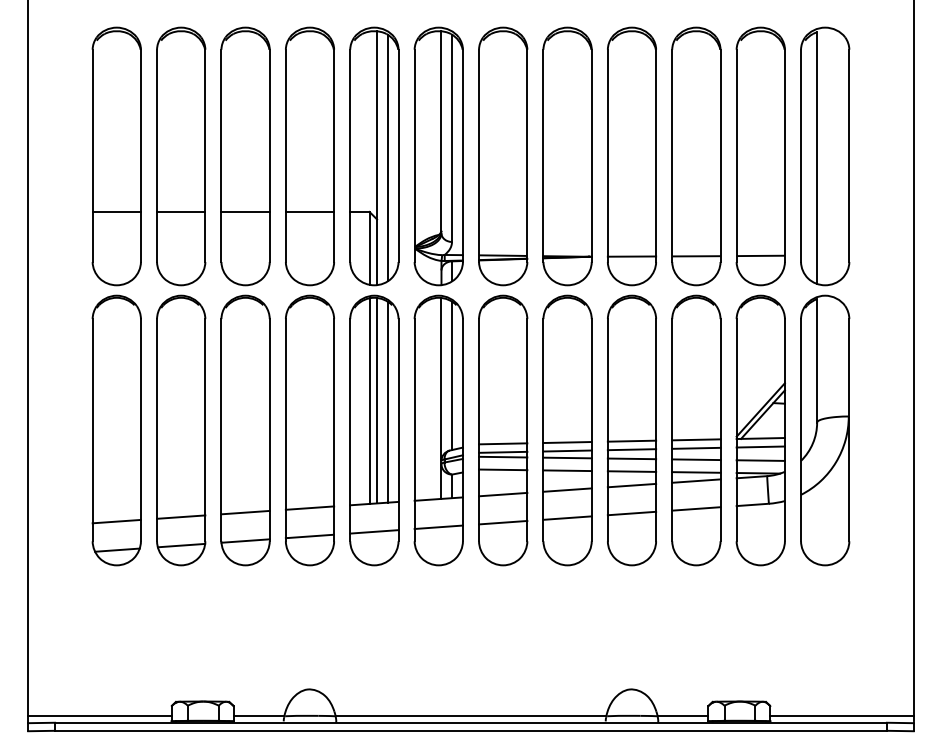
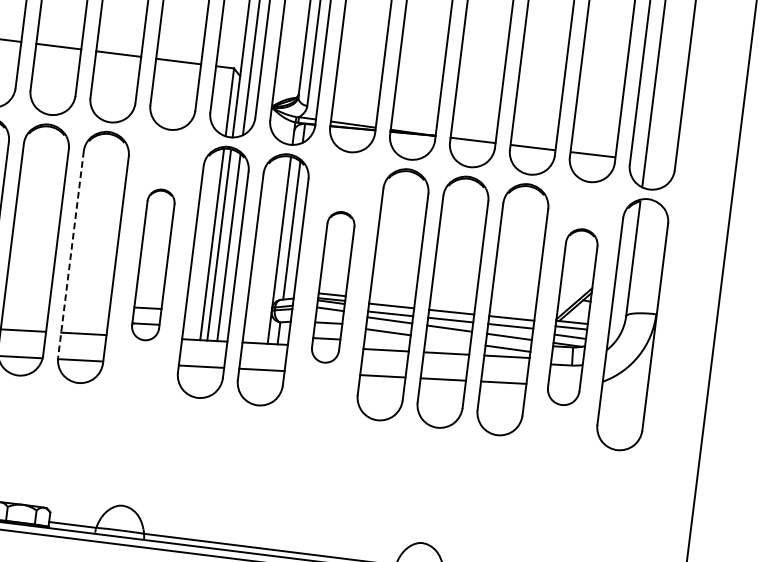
line: (221, 430) -> (70, 254), solid -> dashed
part: (309, 430) -> (152, 264), size x0.6
part: (503, 430) -> (333, 287), size x0.6
part: (760, 430) -> (572, 317), size x0.7
line: (631, 471) -> (447, 340), removed

